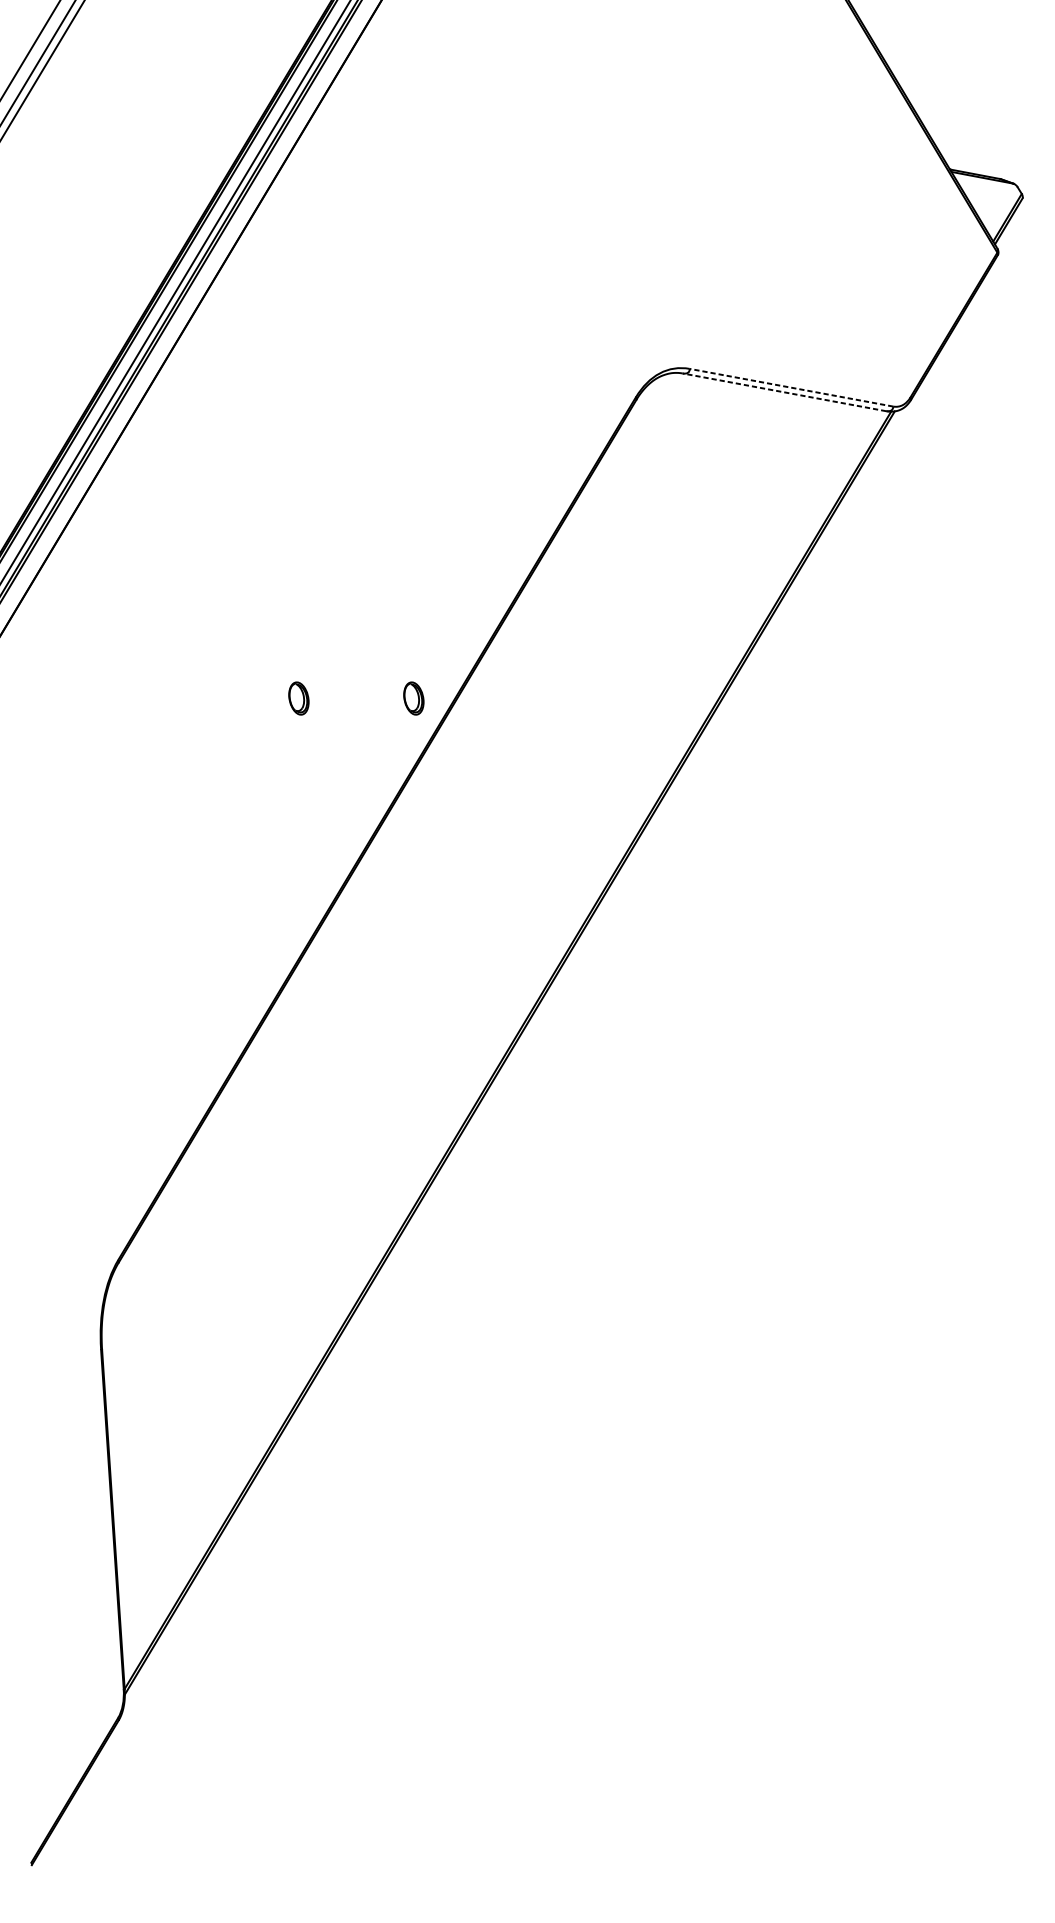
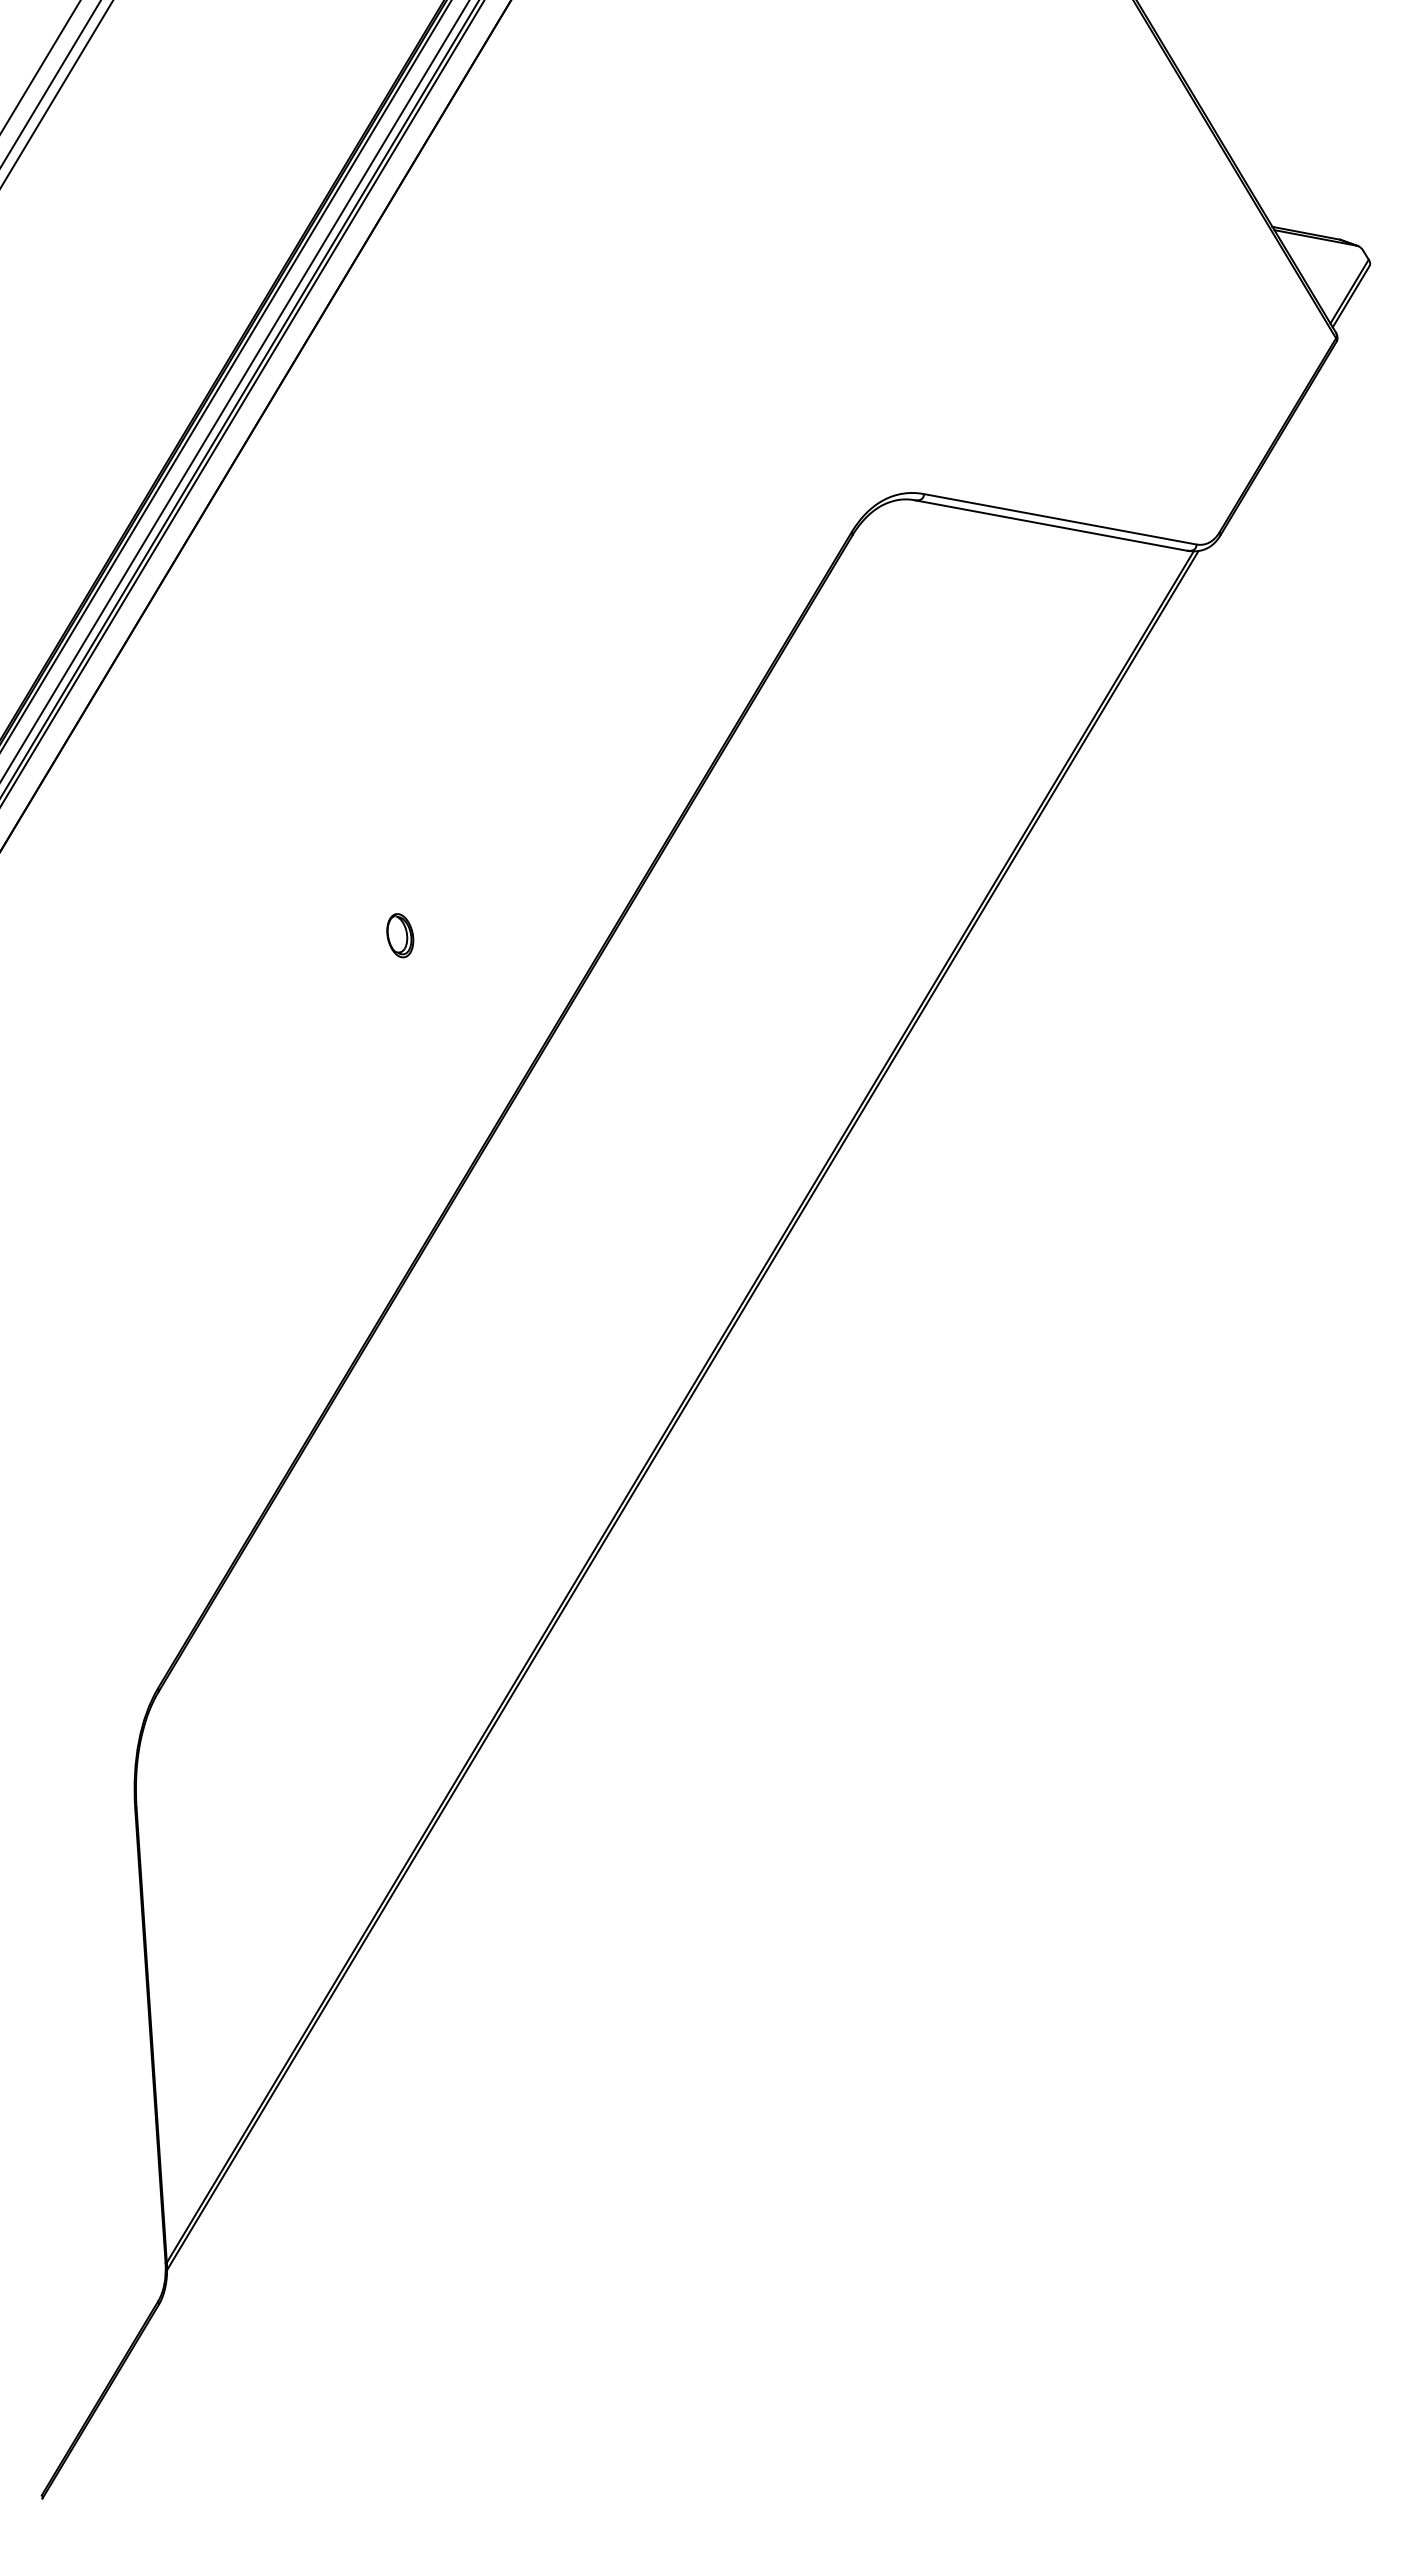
line: (791, 387) -> (1060, 519), dashed -> solid
line: (784, 392) -> (1050, 525), dashed -> solid
part: (414, 698) -> (554, 935), removed

